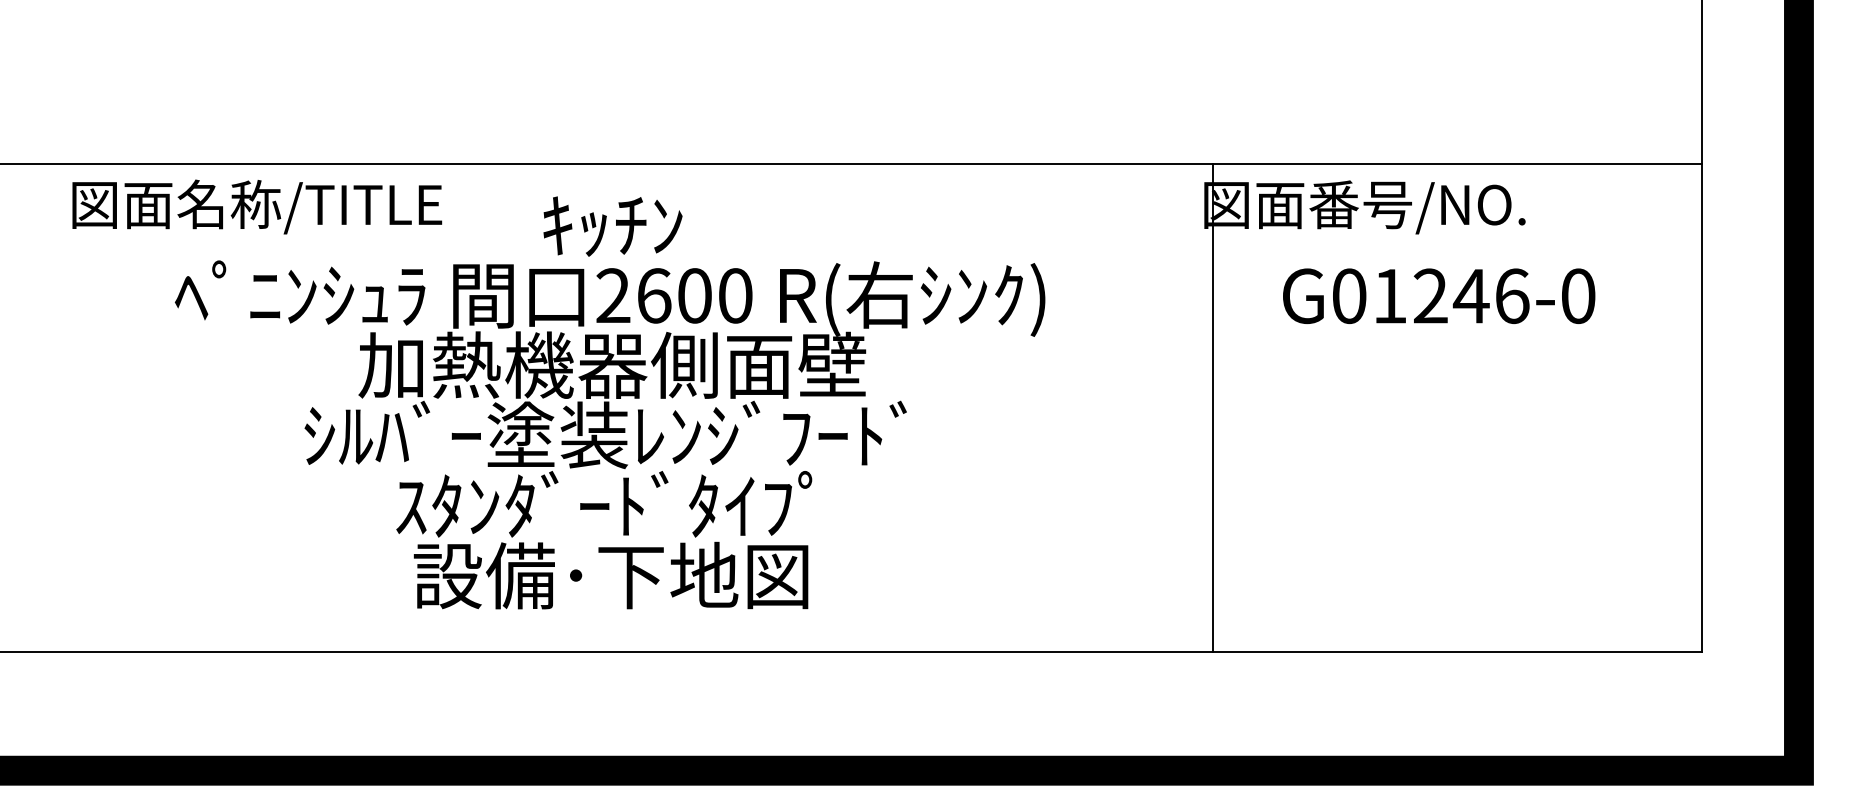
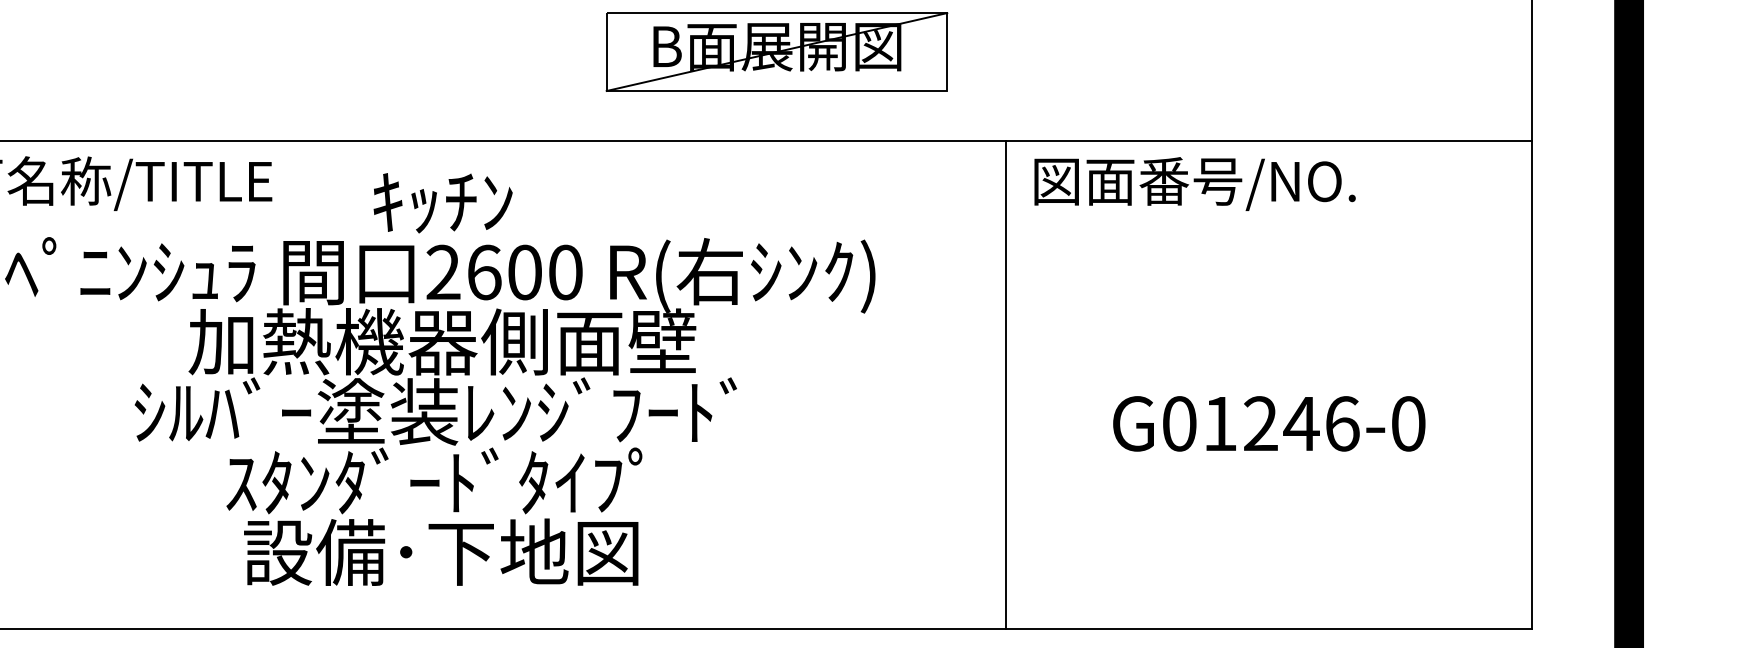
part: (946, 75) -> (776, 52), added
text: (1439, 295) -> (1269, 423), moved
line: (1212, 408) -> (1005, 385), moved

